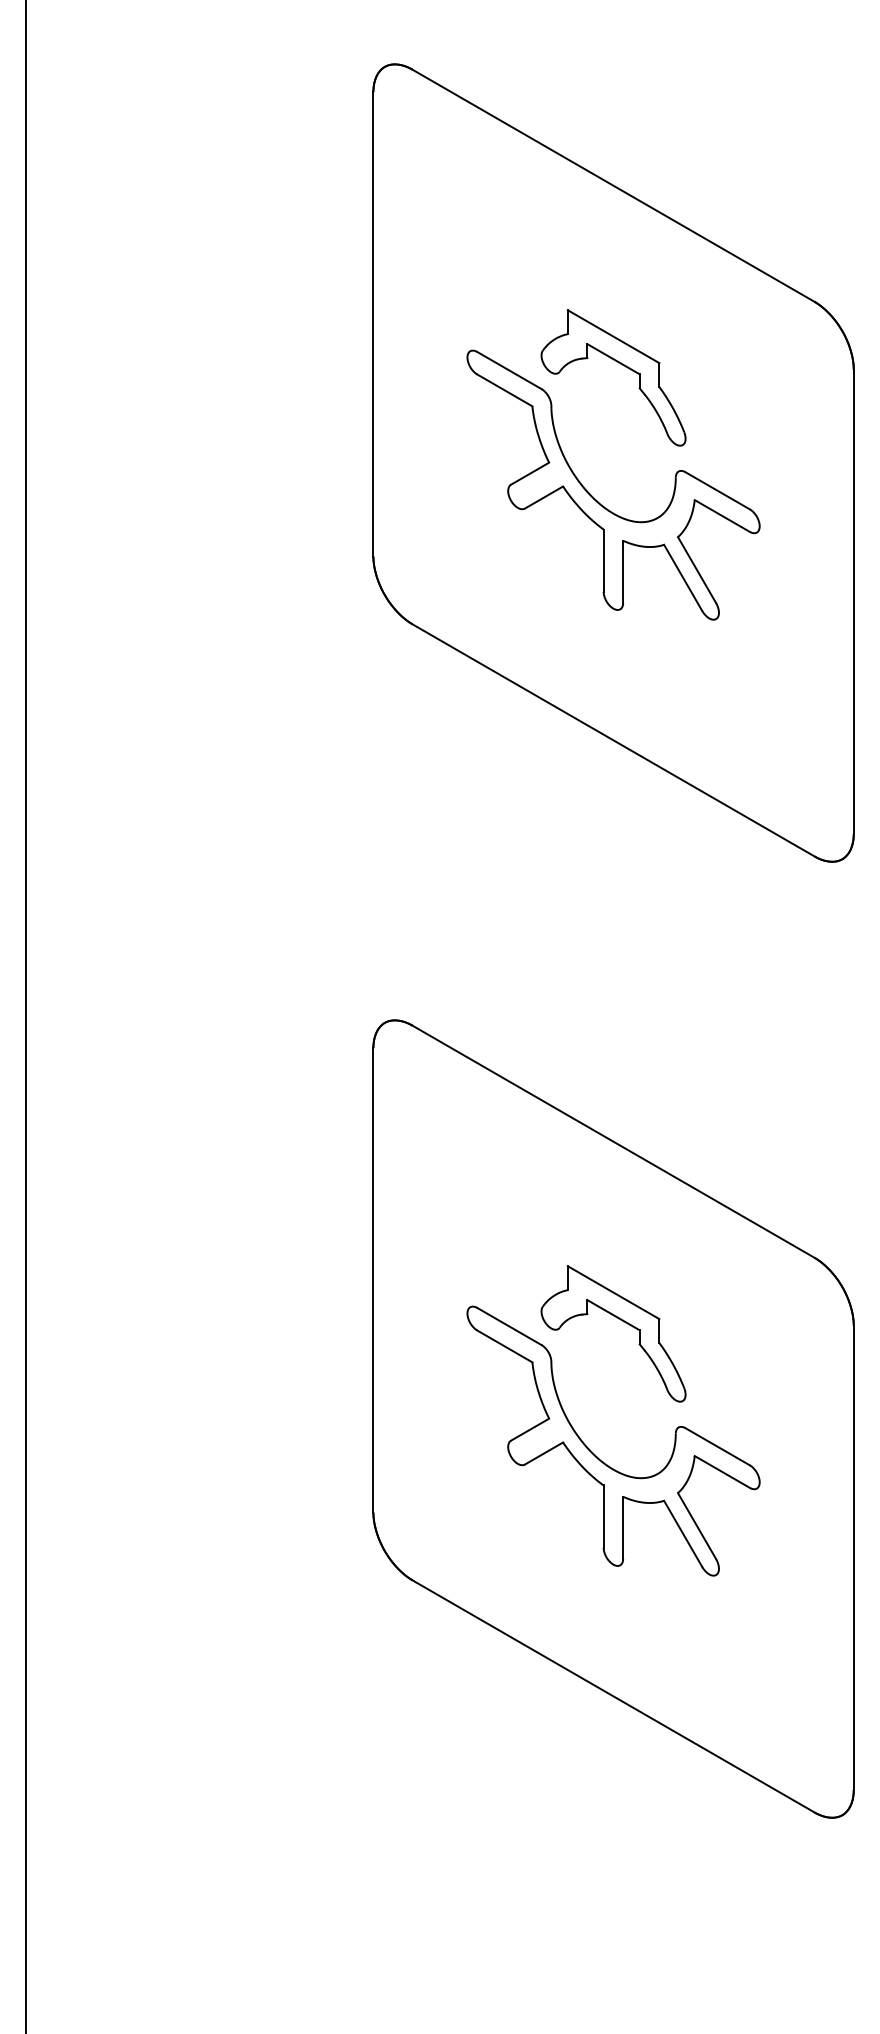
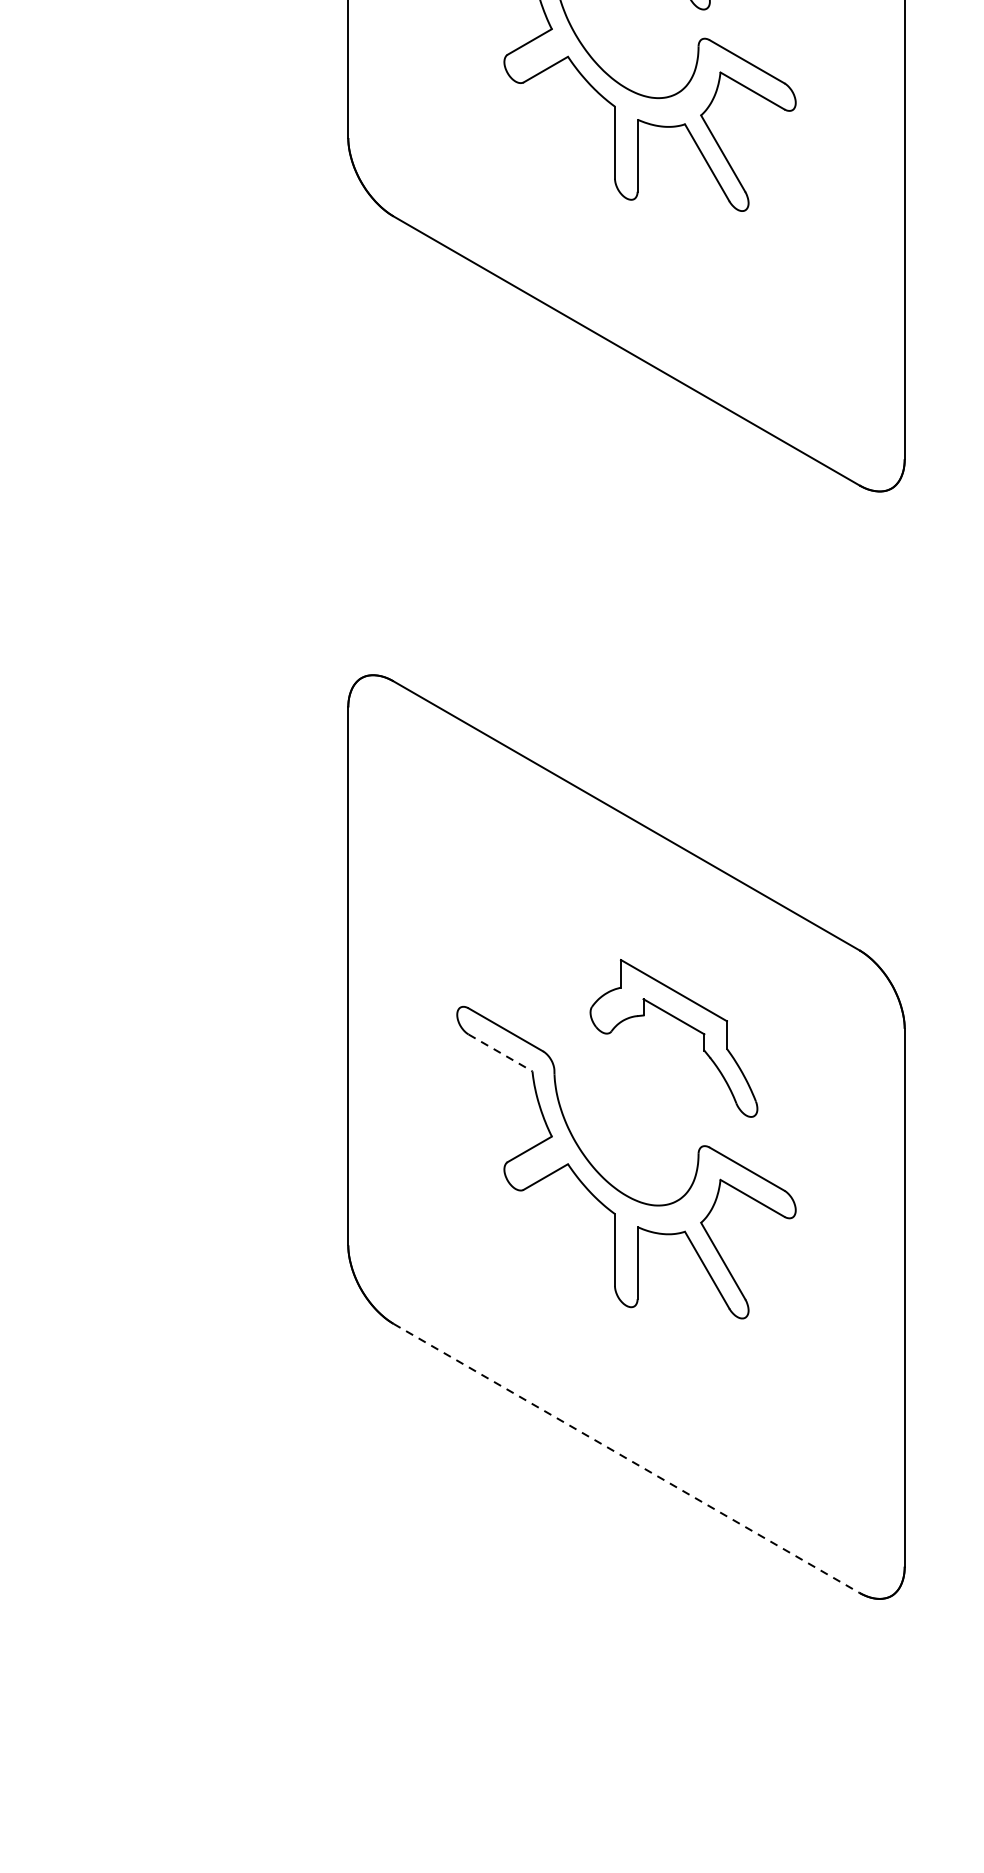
part: (620, 1320) -> (682, 1022), moved
line: (504, 1346) -> (500, 1053), solid -> dashed
line: (614, 1696) -> (627, 1458), solid -> dashed

